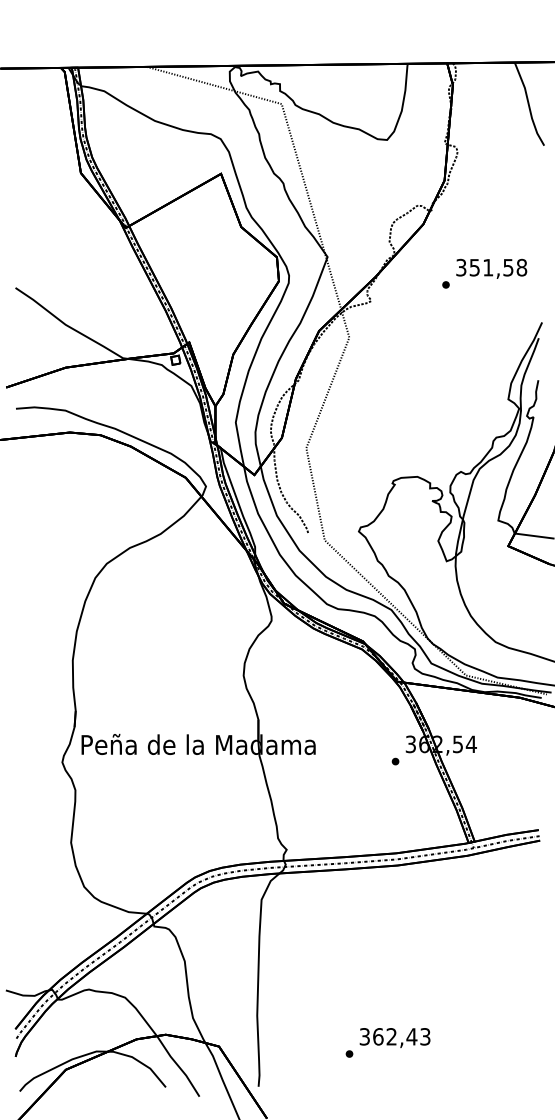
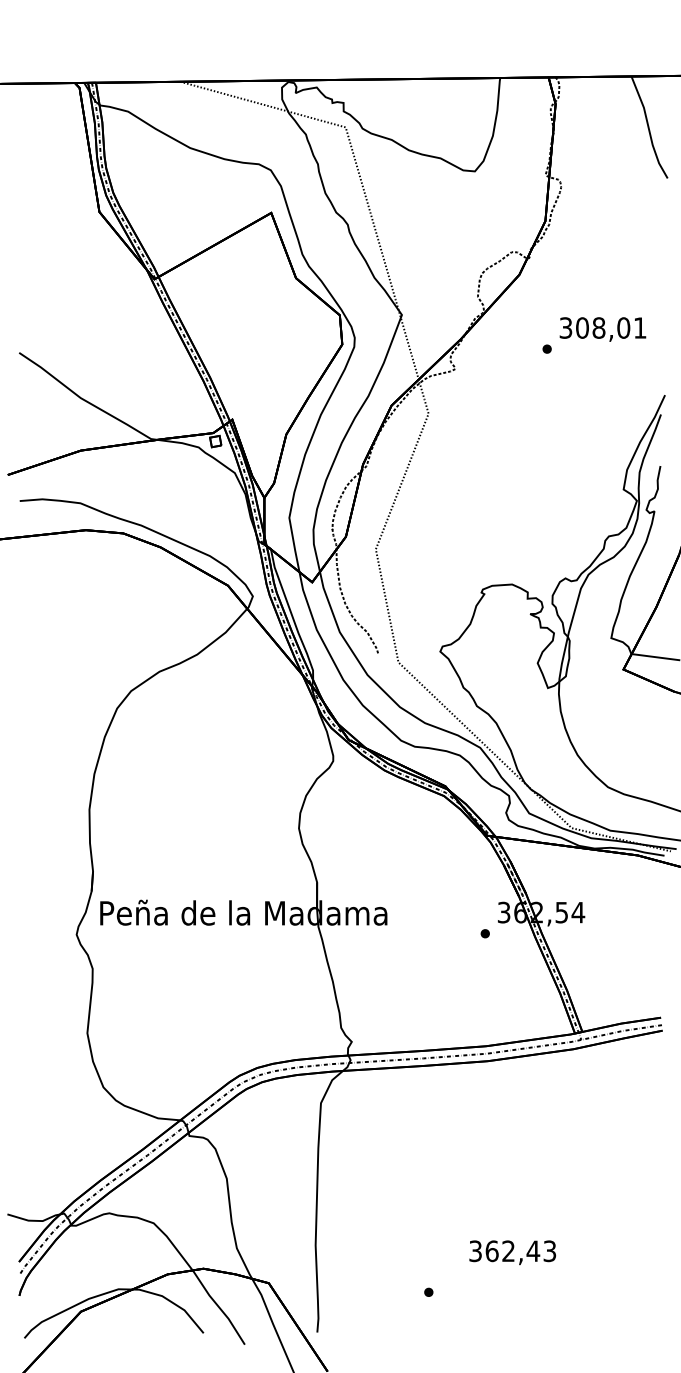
text: (498, 267) -> (611, 327), 351,58 -> 308,01
text: (394, 1037) -> (512, 1252), moved

